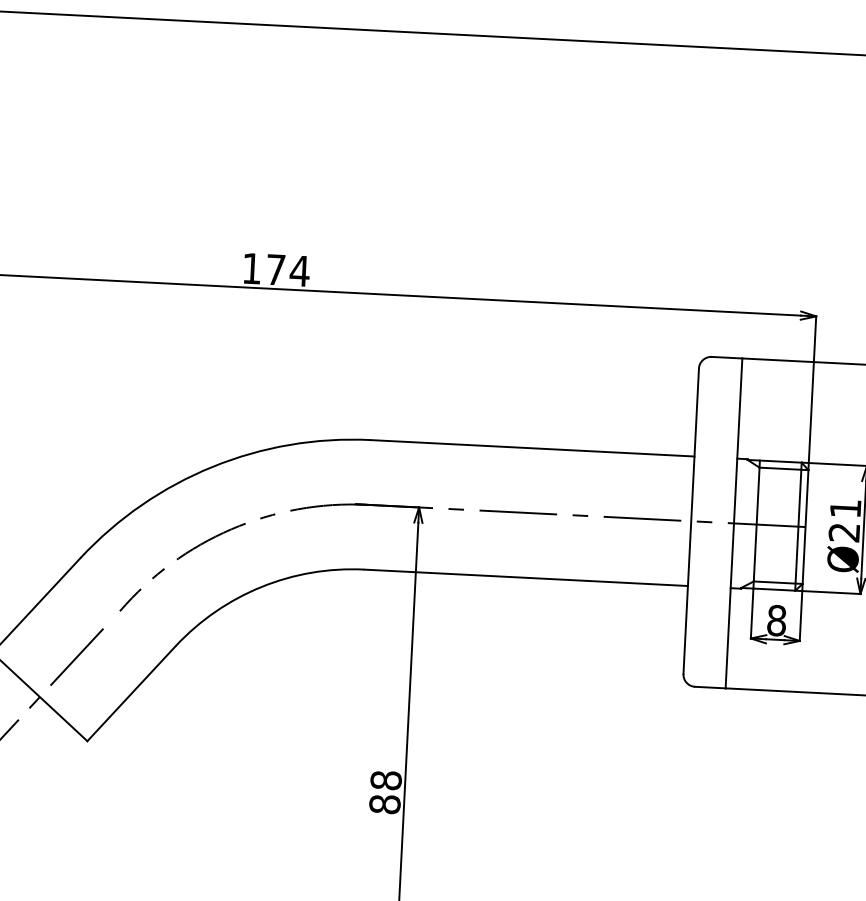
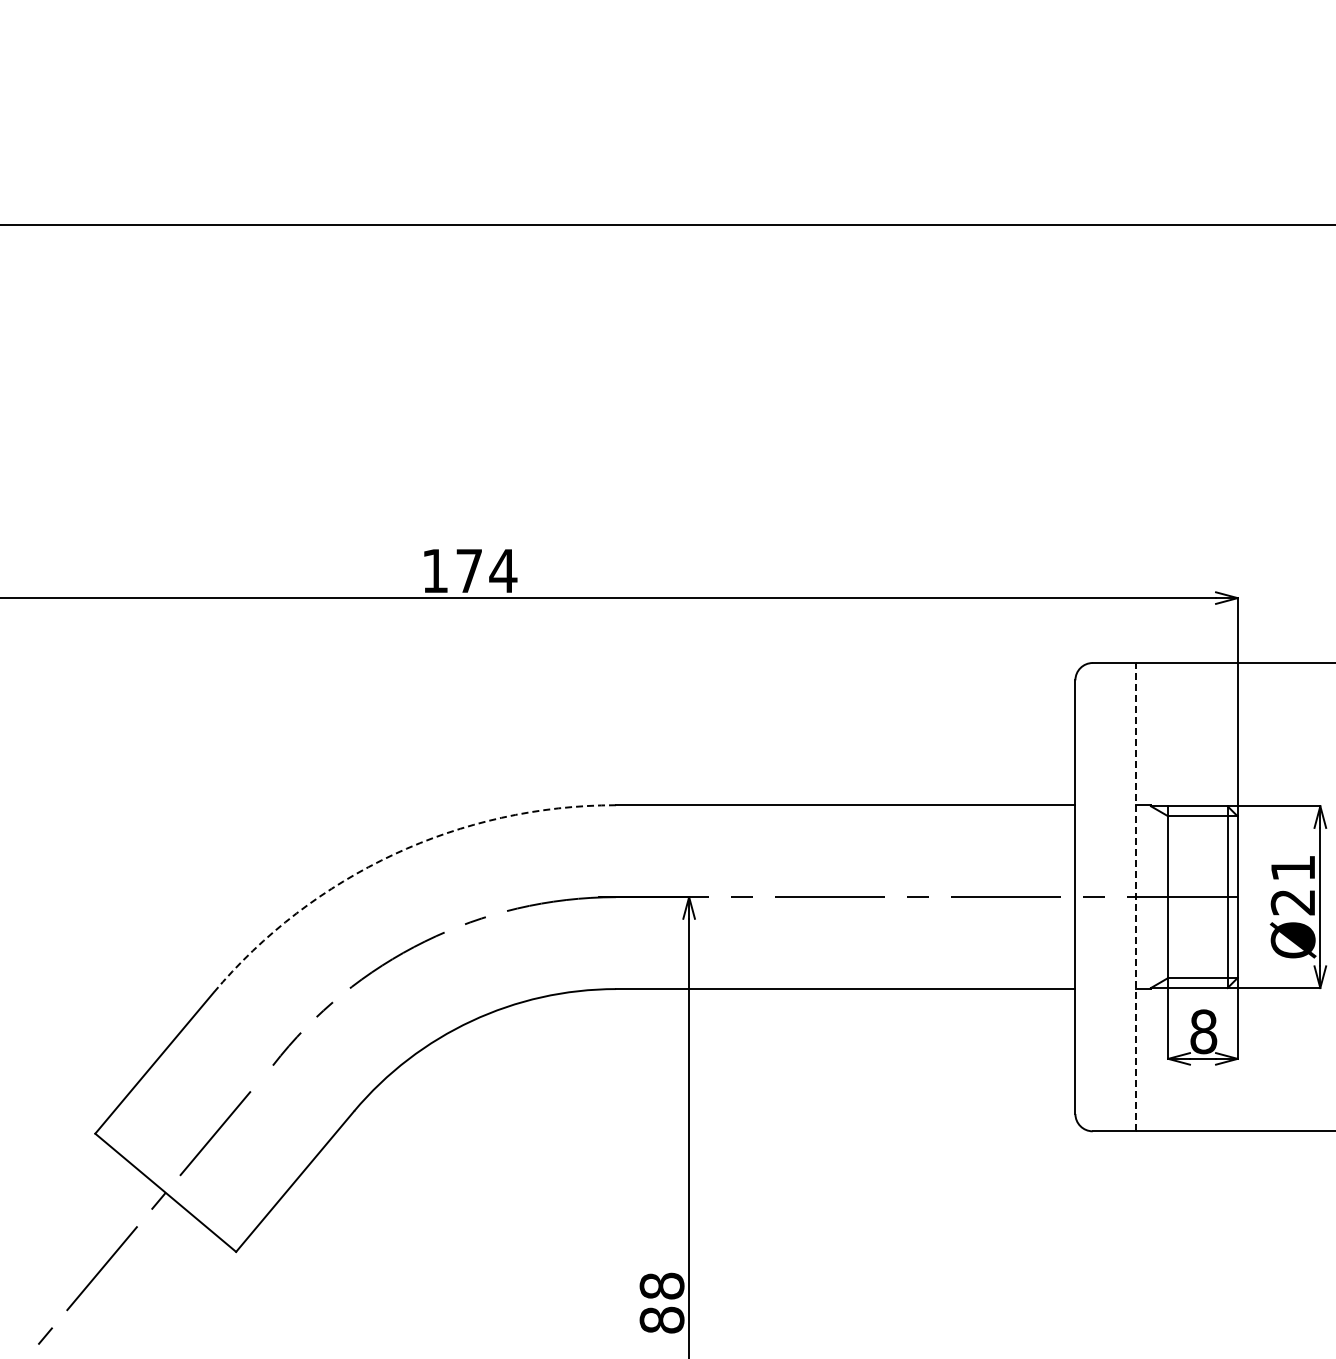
arc: (212, 466) -> (393, 854), solid -> dashed
line: (734, 522) -> (1136, 896), solid -> dashed

